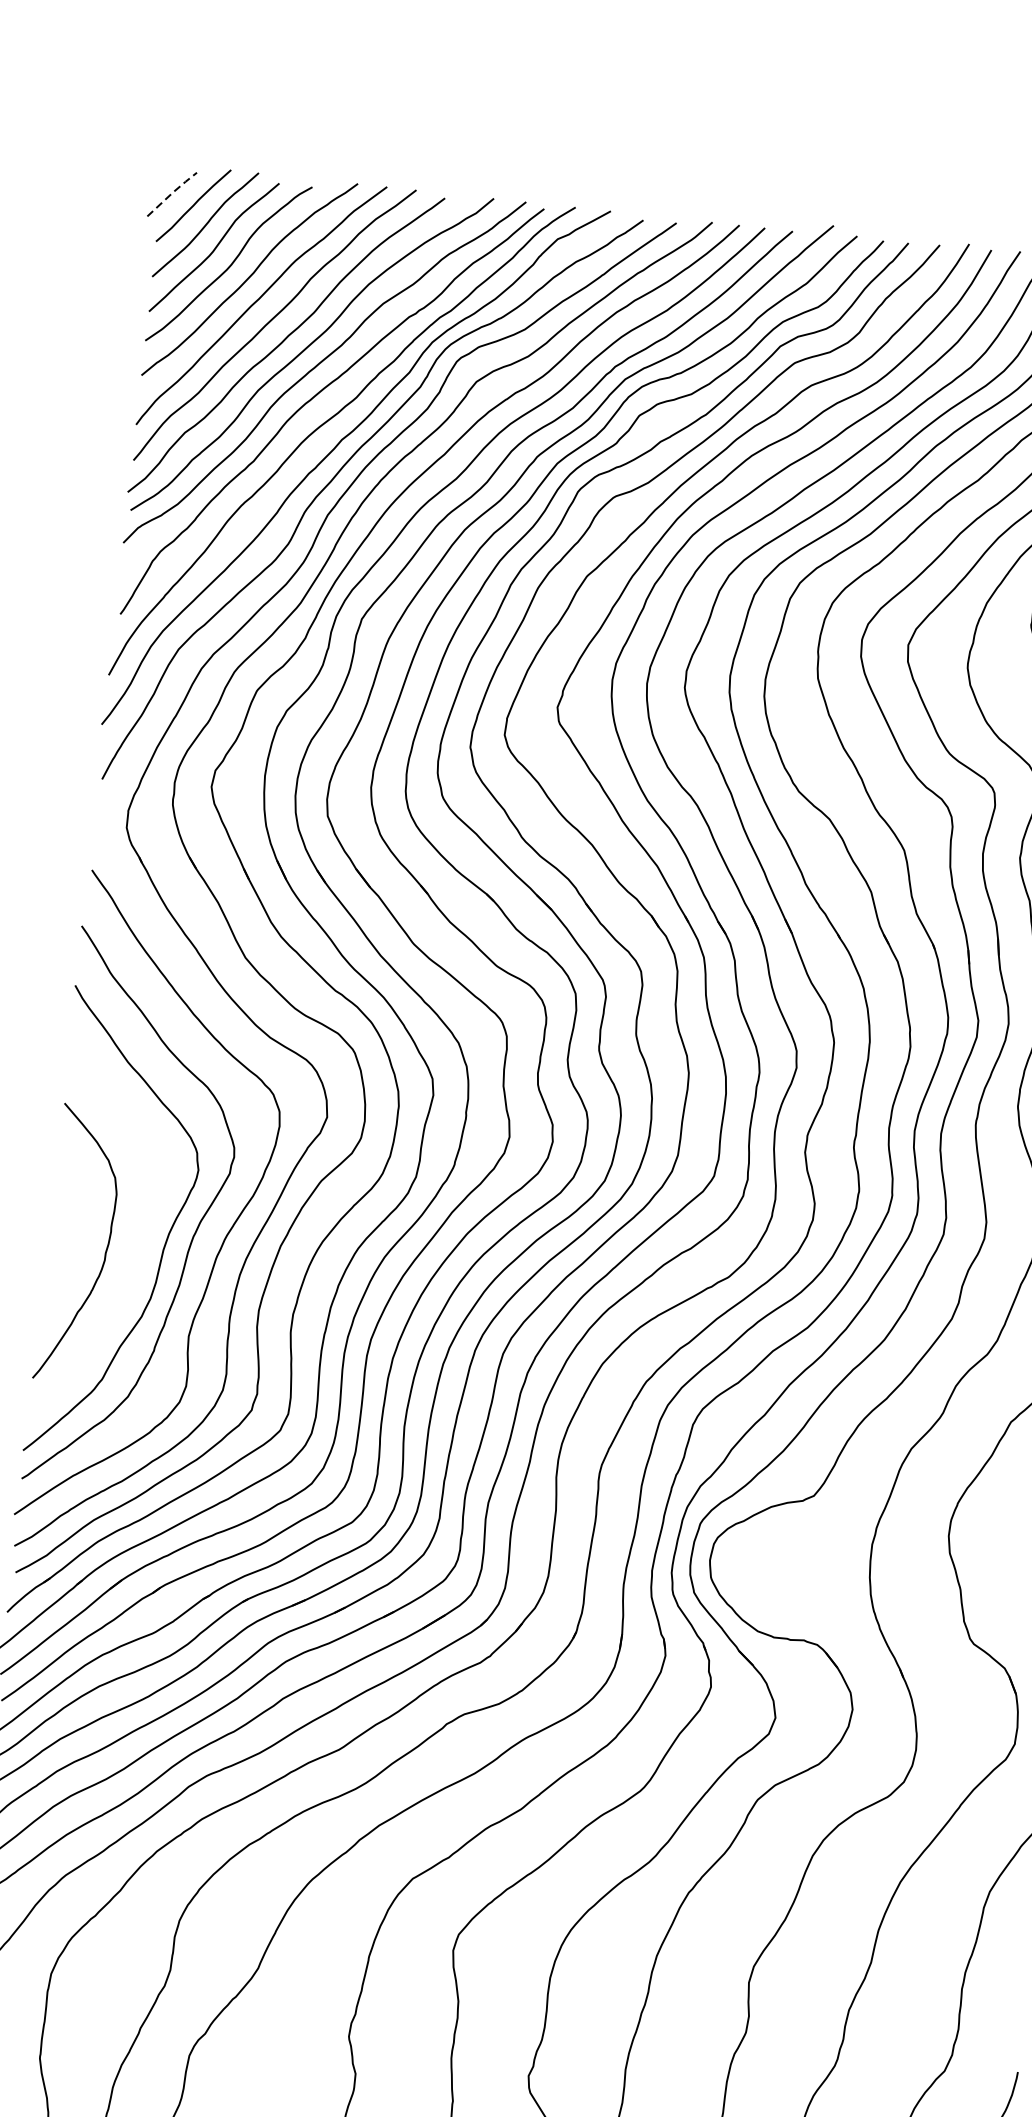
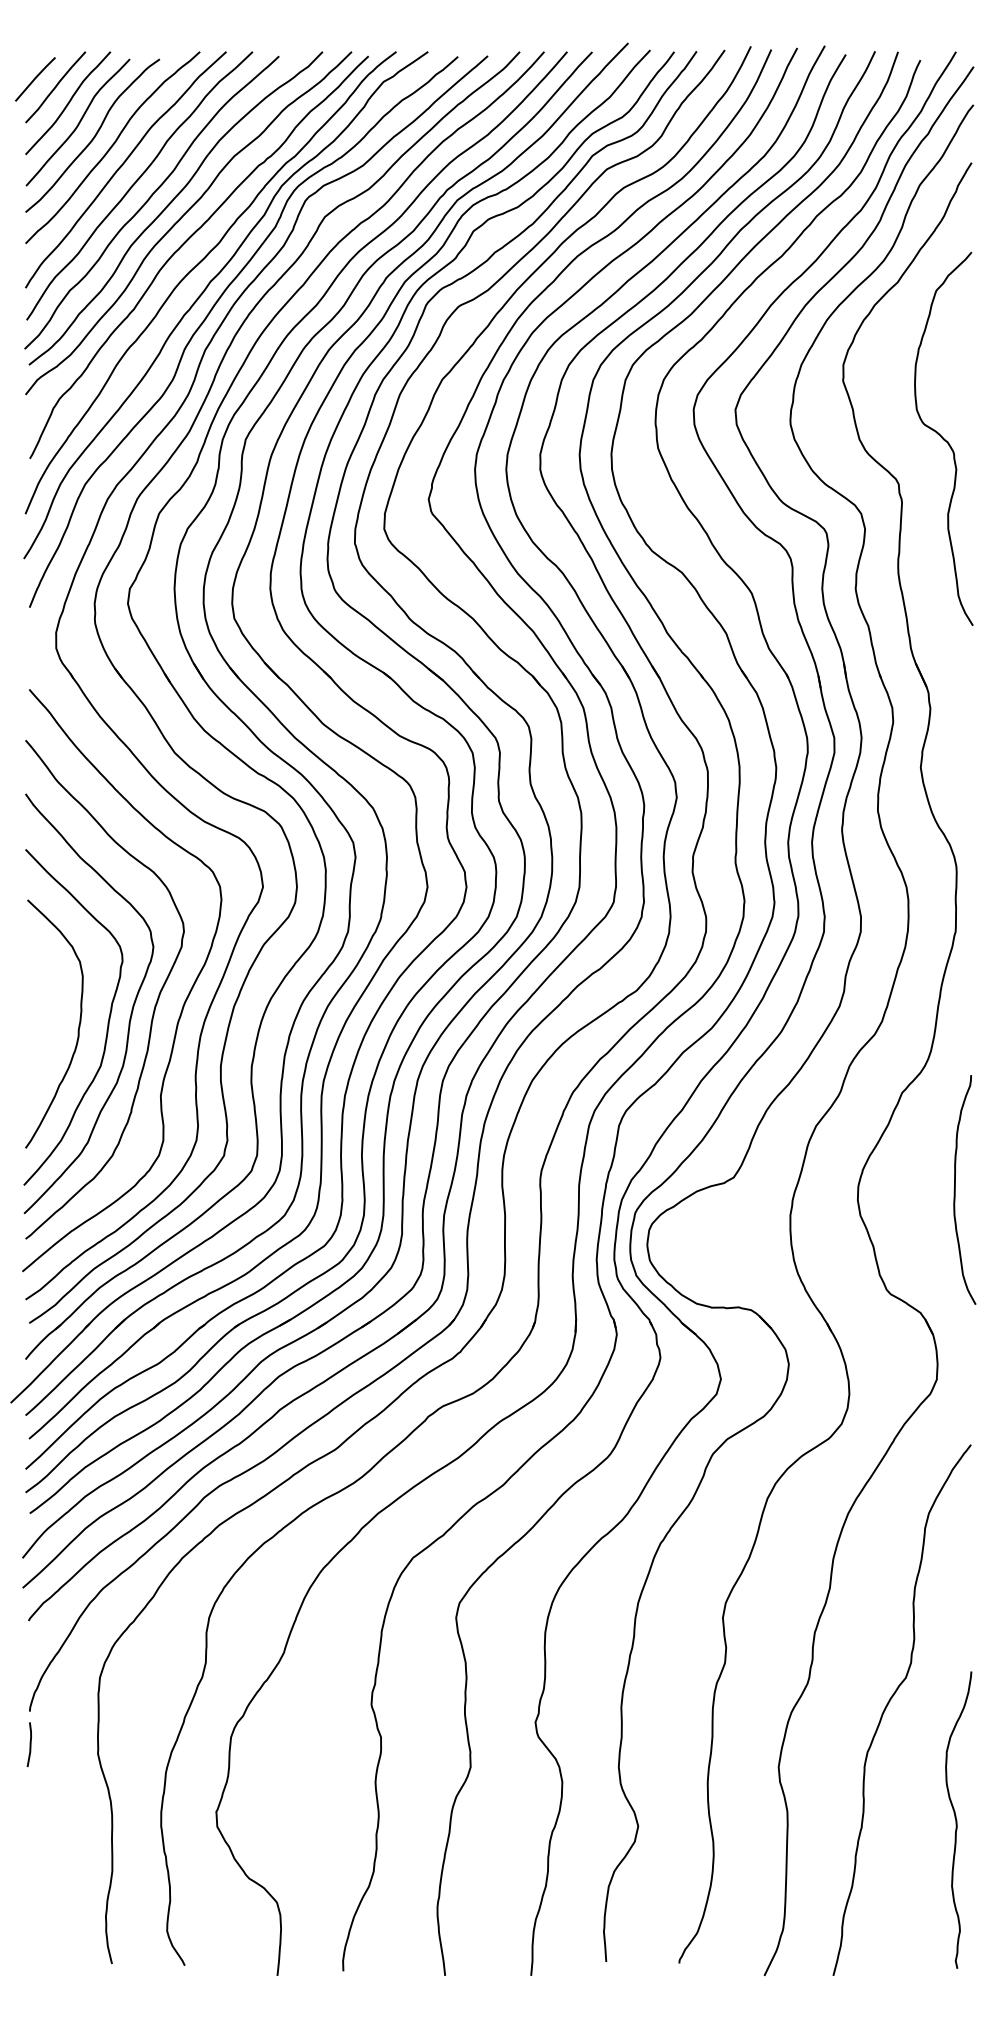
line: (173, 192) -> (36, 77), dashed -> solid
curve: (138, 1248) -> (107, 1022), added

